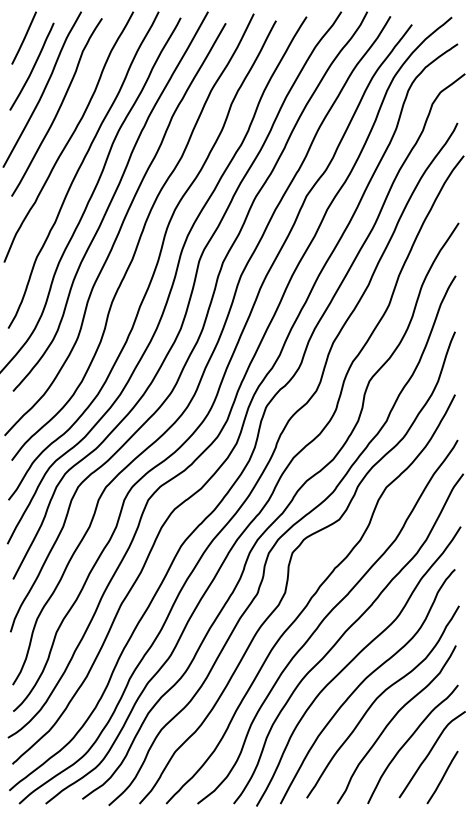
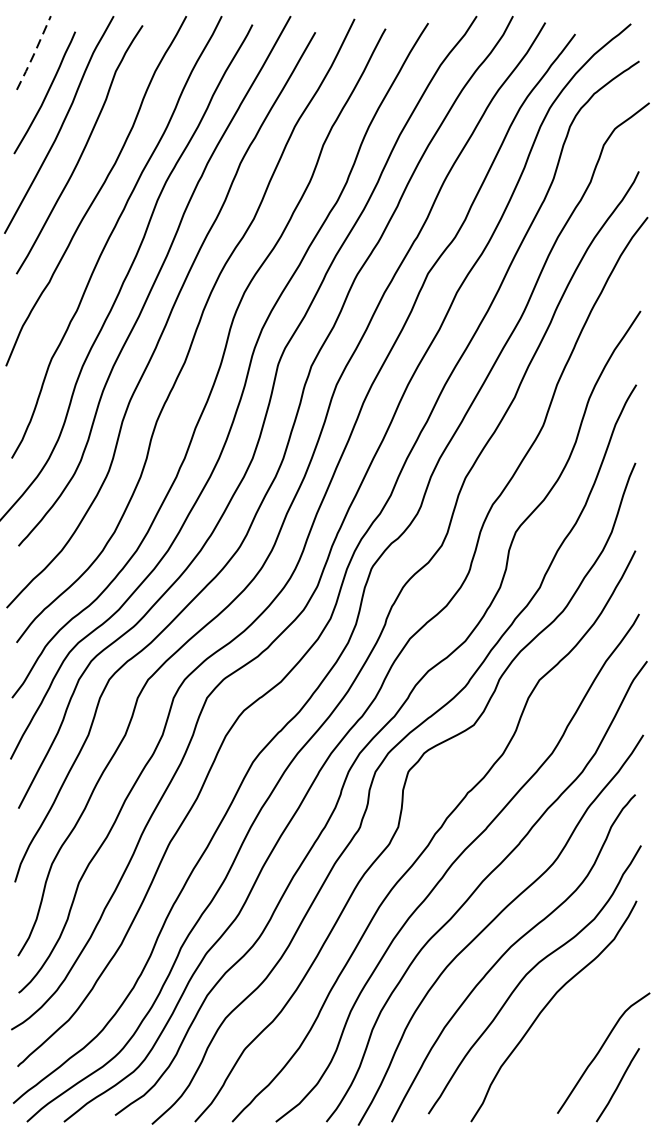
line: (24, 38) -> (34, 53), solid -> dashed
curve: (409, 740) -> (571, 1033), removed

